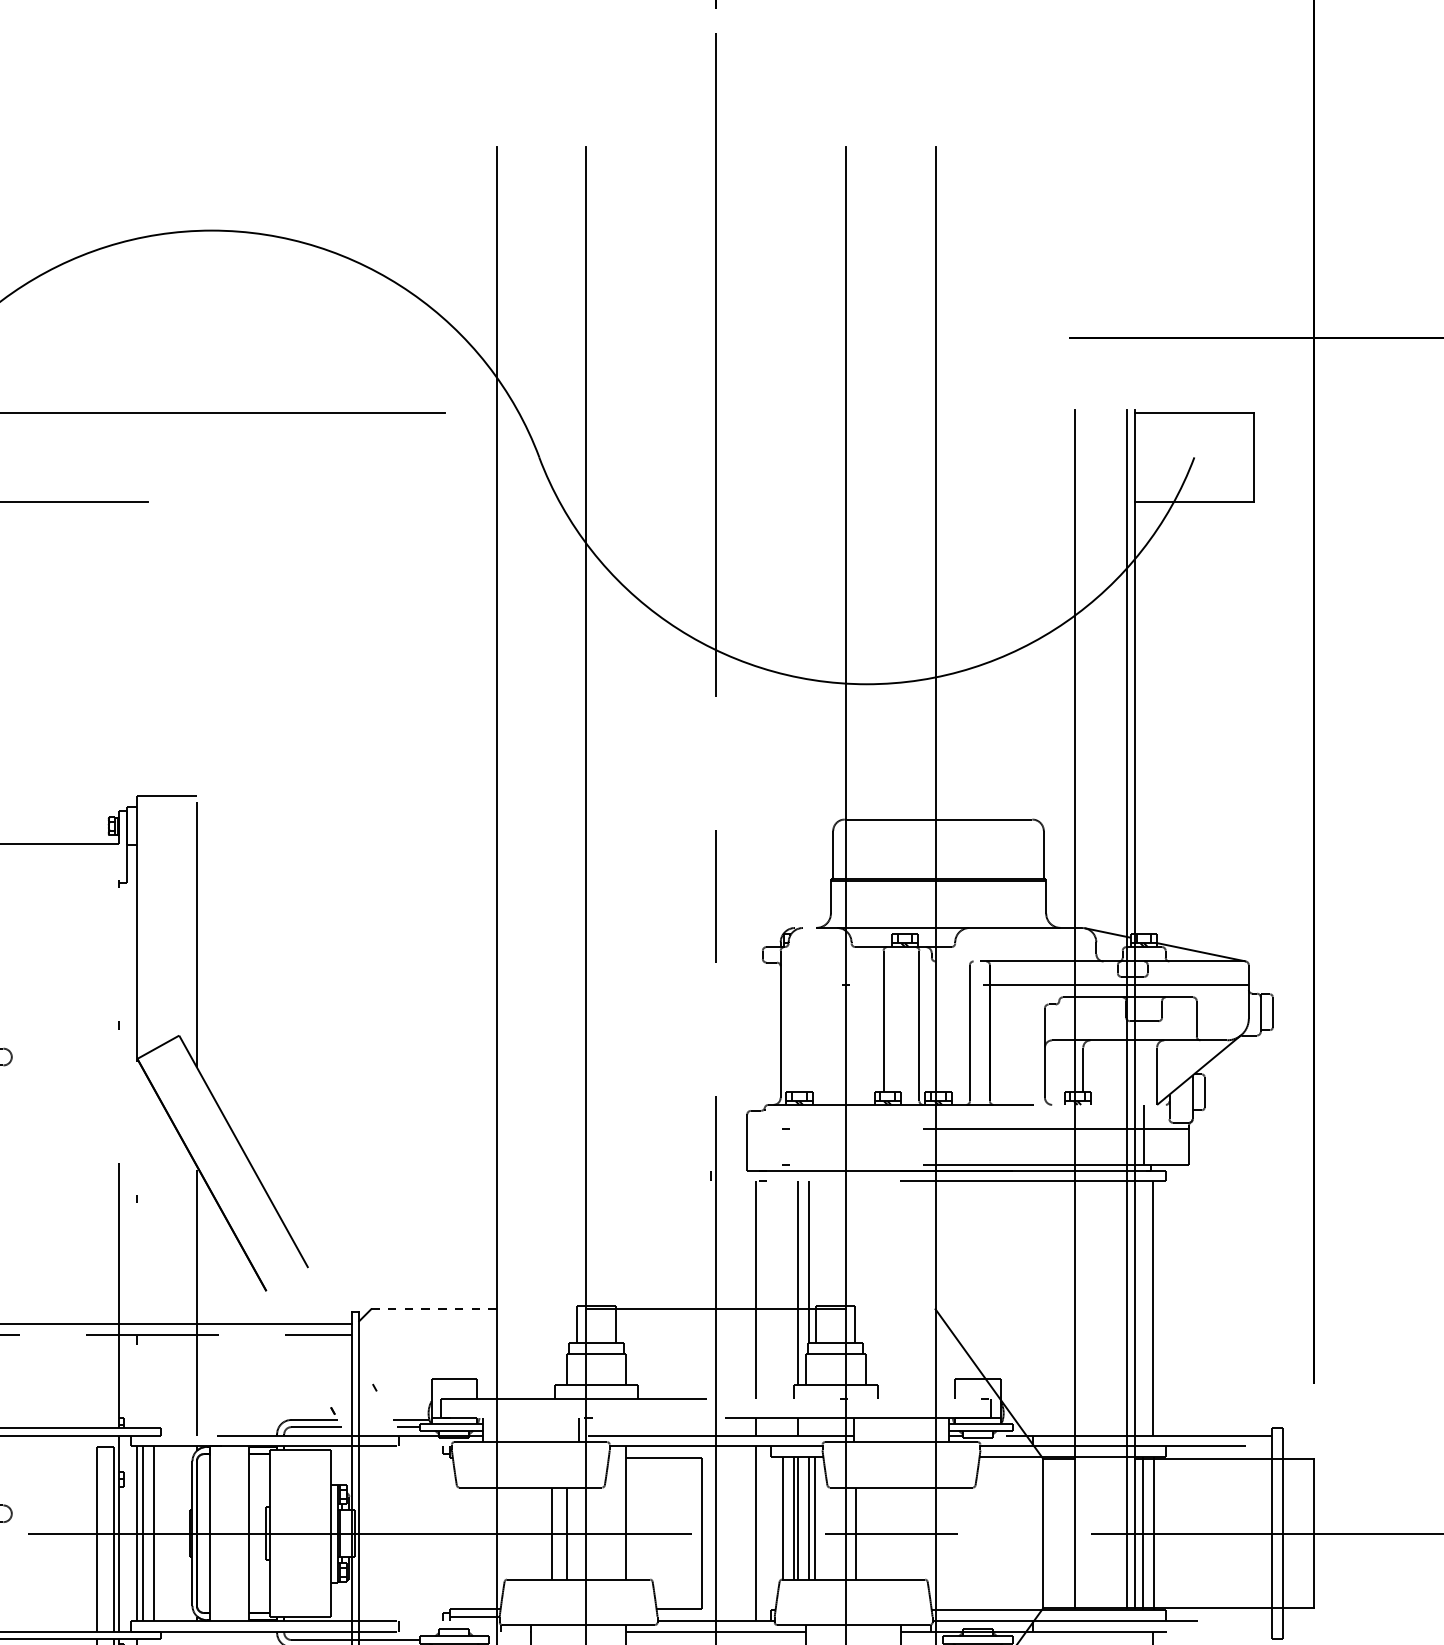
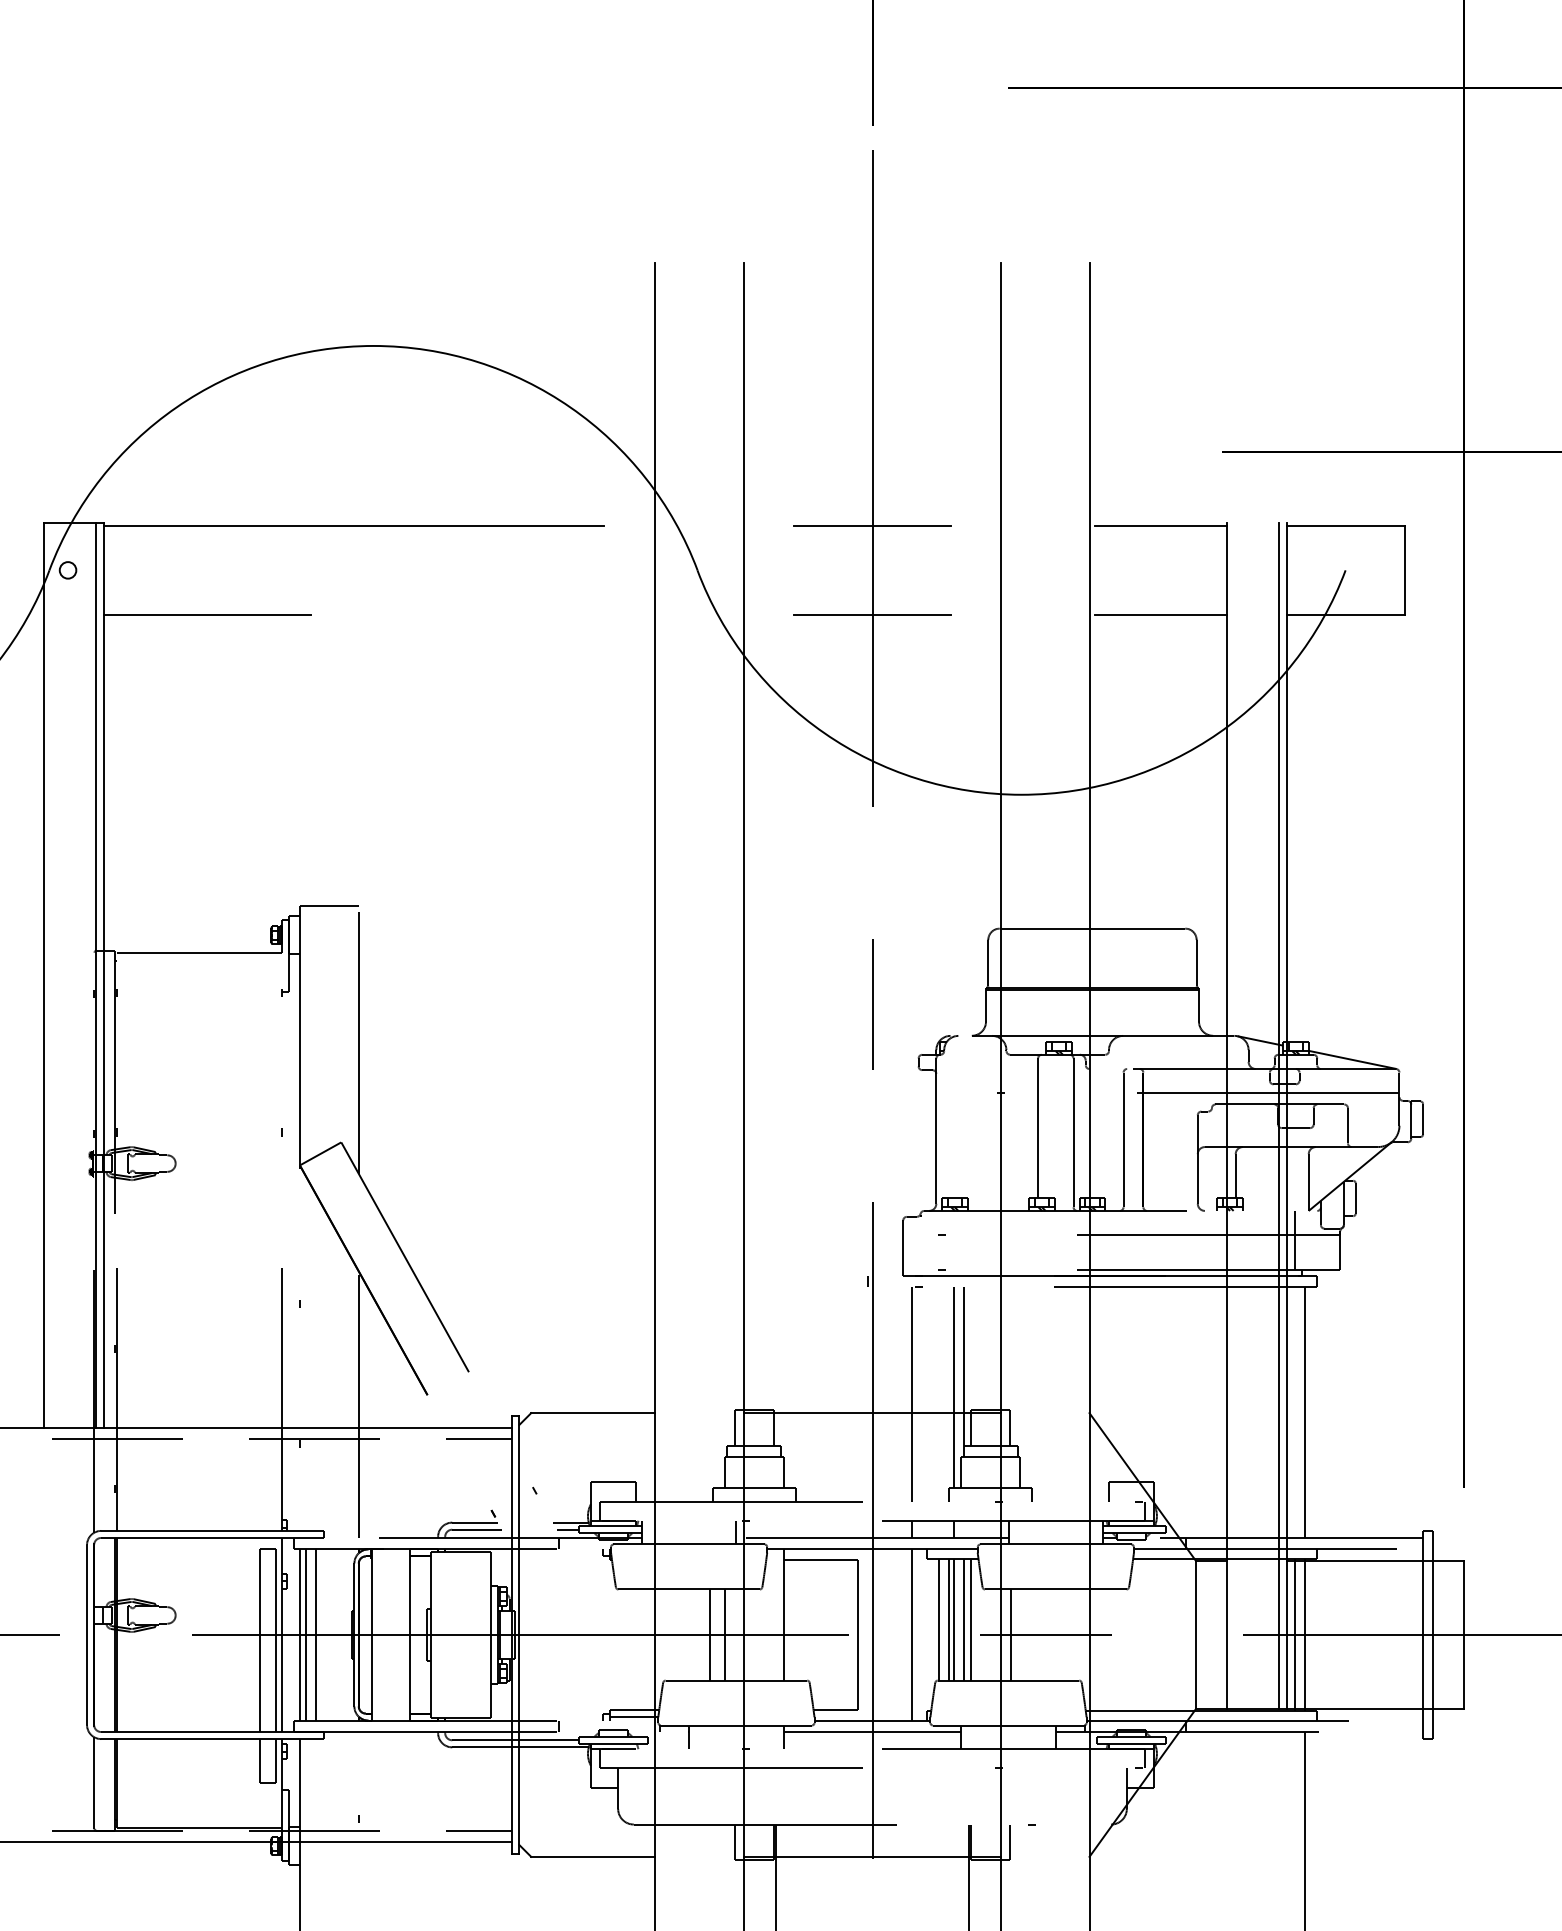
line: (716, 413) -> (872, 526), added
line: (1007, 413) -> (1160, 526), added
line: (716, 502) -> (872, 614), added
line: (1007, 502) -> (1160, 614), added
line: (433, 1309) -> (592, 1413), dashed -> solid

